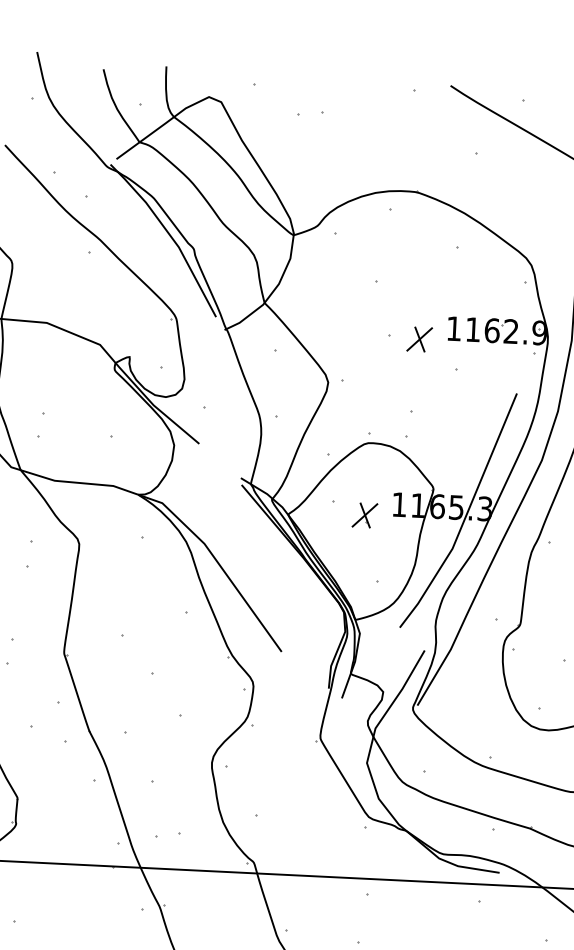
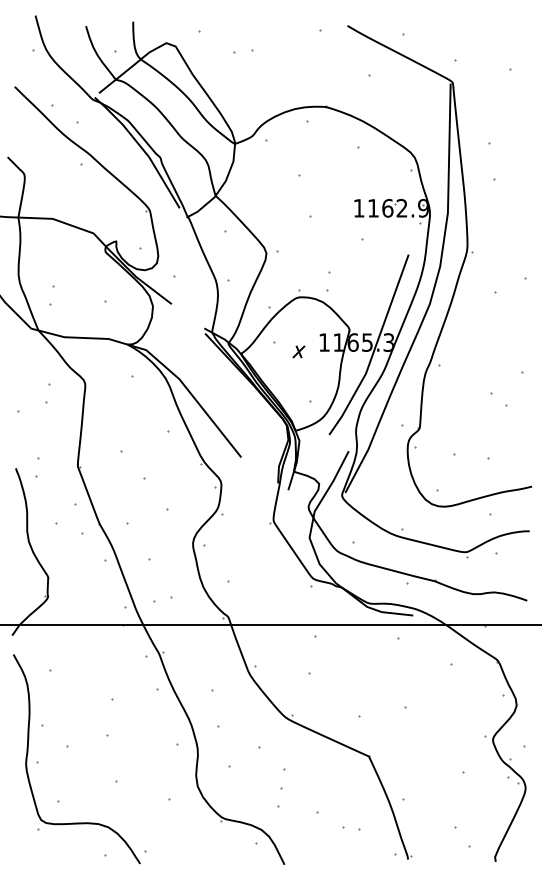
part: (419, 339) -> (333, 217), removed
part: (364, 514) -> (298, 351), size x0.6

